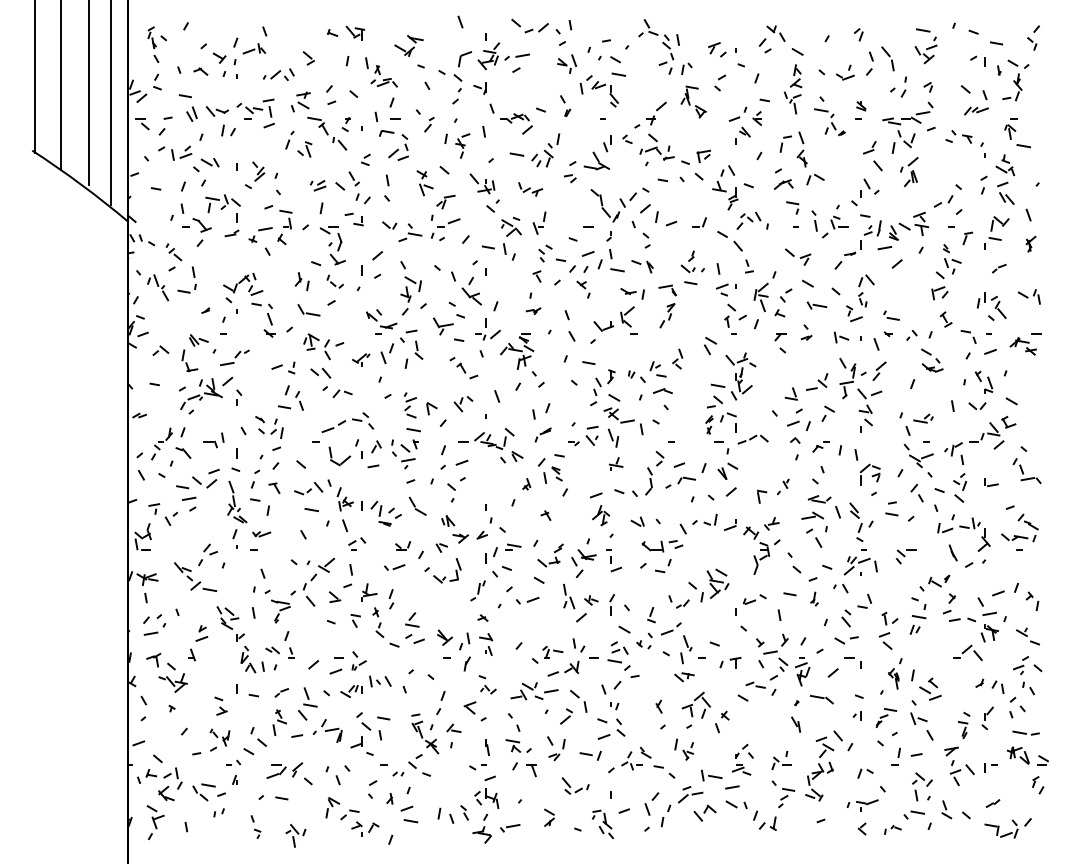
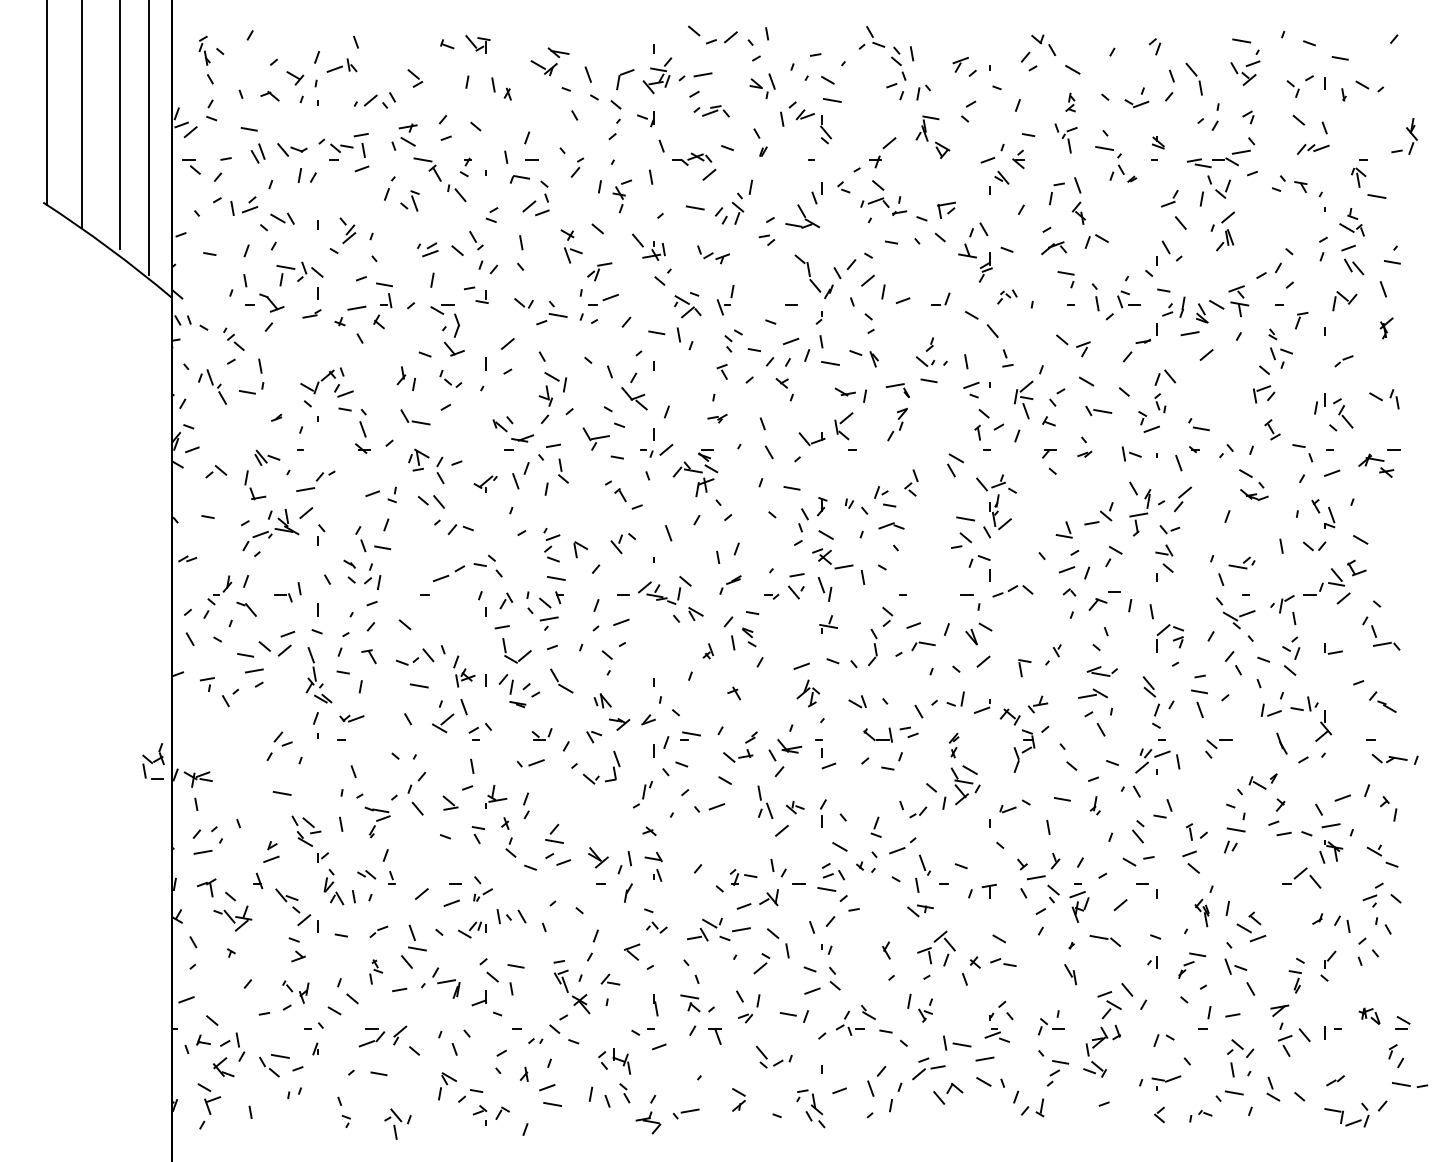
line: (459, 21) -> (587, 74), moved
part: (1031, 43) -> (1292, 88), moved
part: (795, 76) -> (1070, 102), size x0.6
part: (384, 82) -> (711, 111), moved
part: (1015, 83) -> (1408, 131), moved
part: (749, 220) -> (1007, 296), size x0.6
line: (995, 239) -> (1392, 262), moved
part: (869, 393) -> (1169, 529), size x0.6
part: (299, 401) -> (360, 539), moved
part: (708, 424) -> (953, 745), moved
part: (821, 447) -> (1104, 601), size x1.4
part: (343, 460) -> (522, 656), moved
line: (837, 511) -> (1199, 709), moved
part: (143, 537) -> (153, 761), moved
part: (1018, 537) -> (1394, 758), moved
part: (326, 565) -> (443, 723), moved
part: (187, 576) -> (293, 907), moved
part: (755, 685) -> (1003, 962), moved
part: (279, 722) -> (375, 971), size x0.7
part: (1026, 732) -> (1410, 1084), moved
part: (1018, 755) -> (1369, 1016), size x0.7
part: (486, 798) -> (614, 1061), moved

